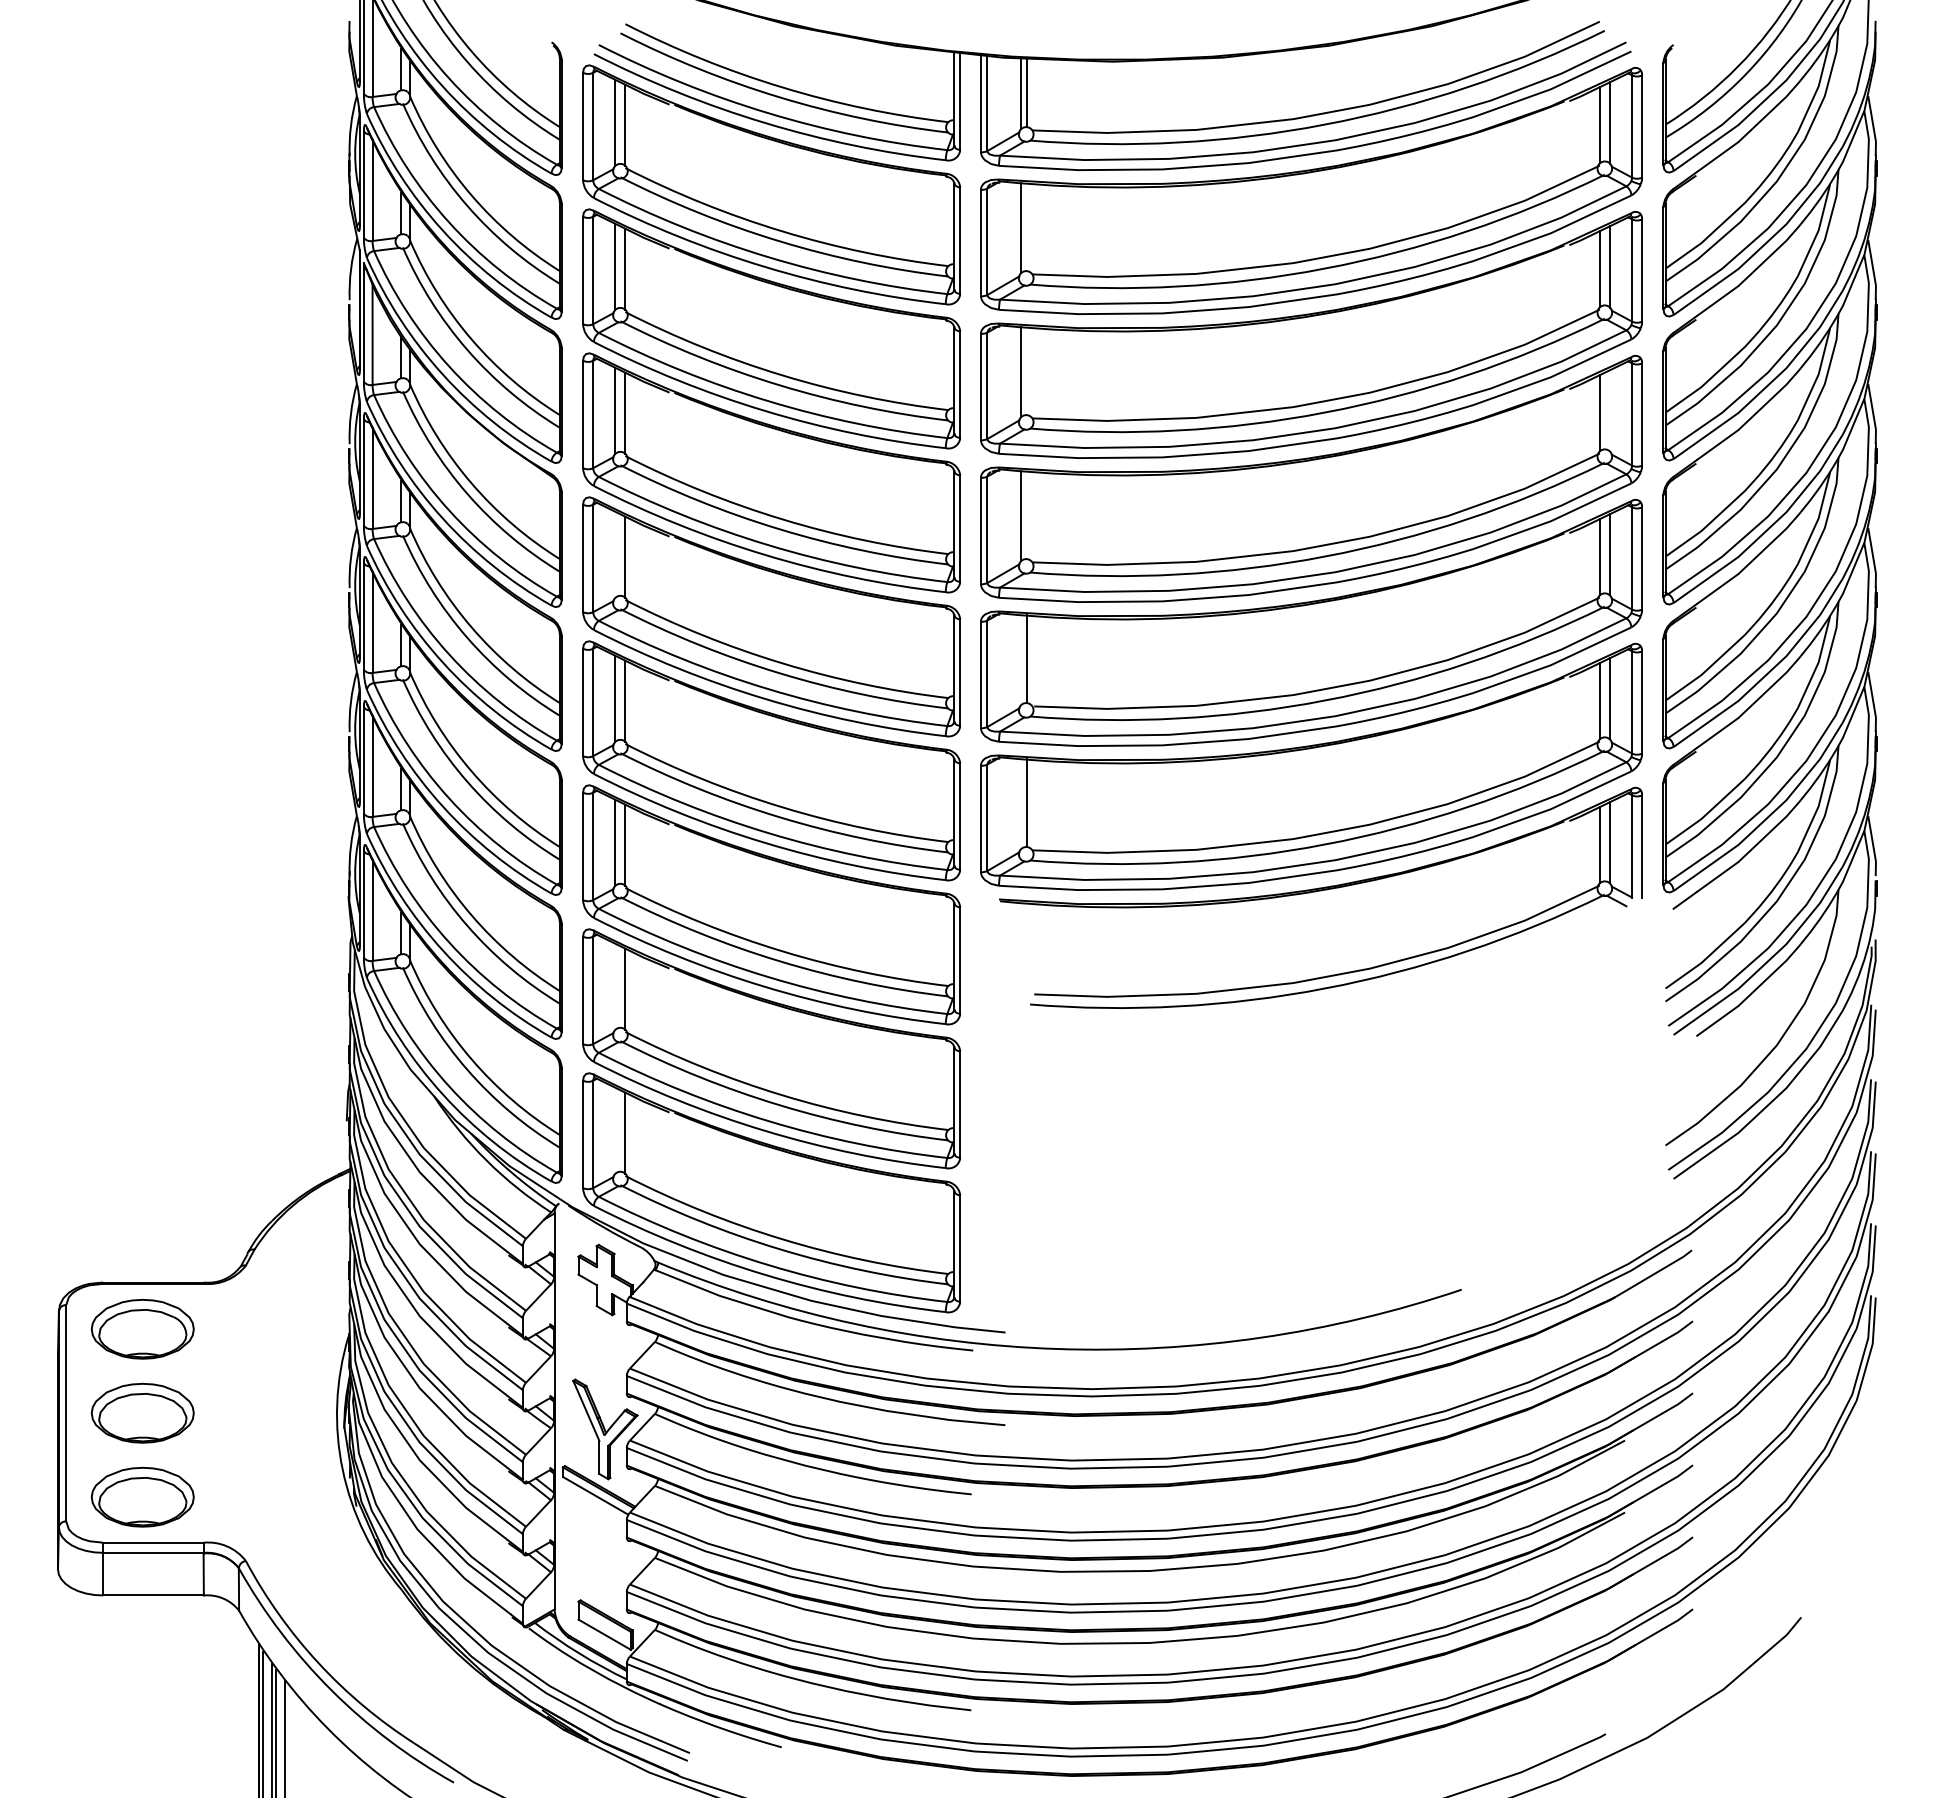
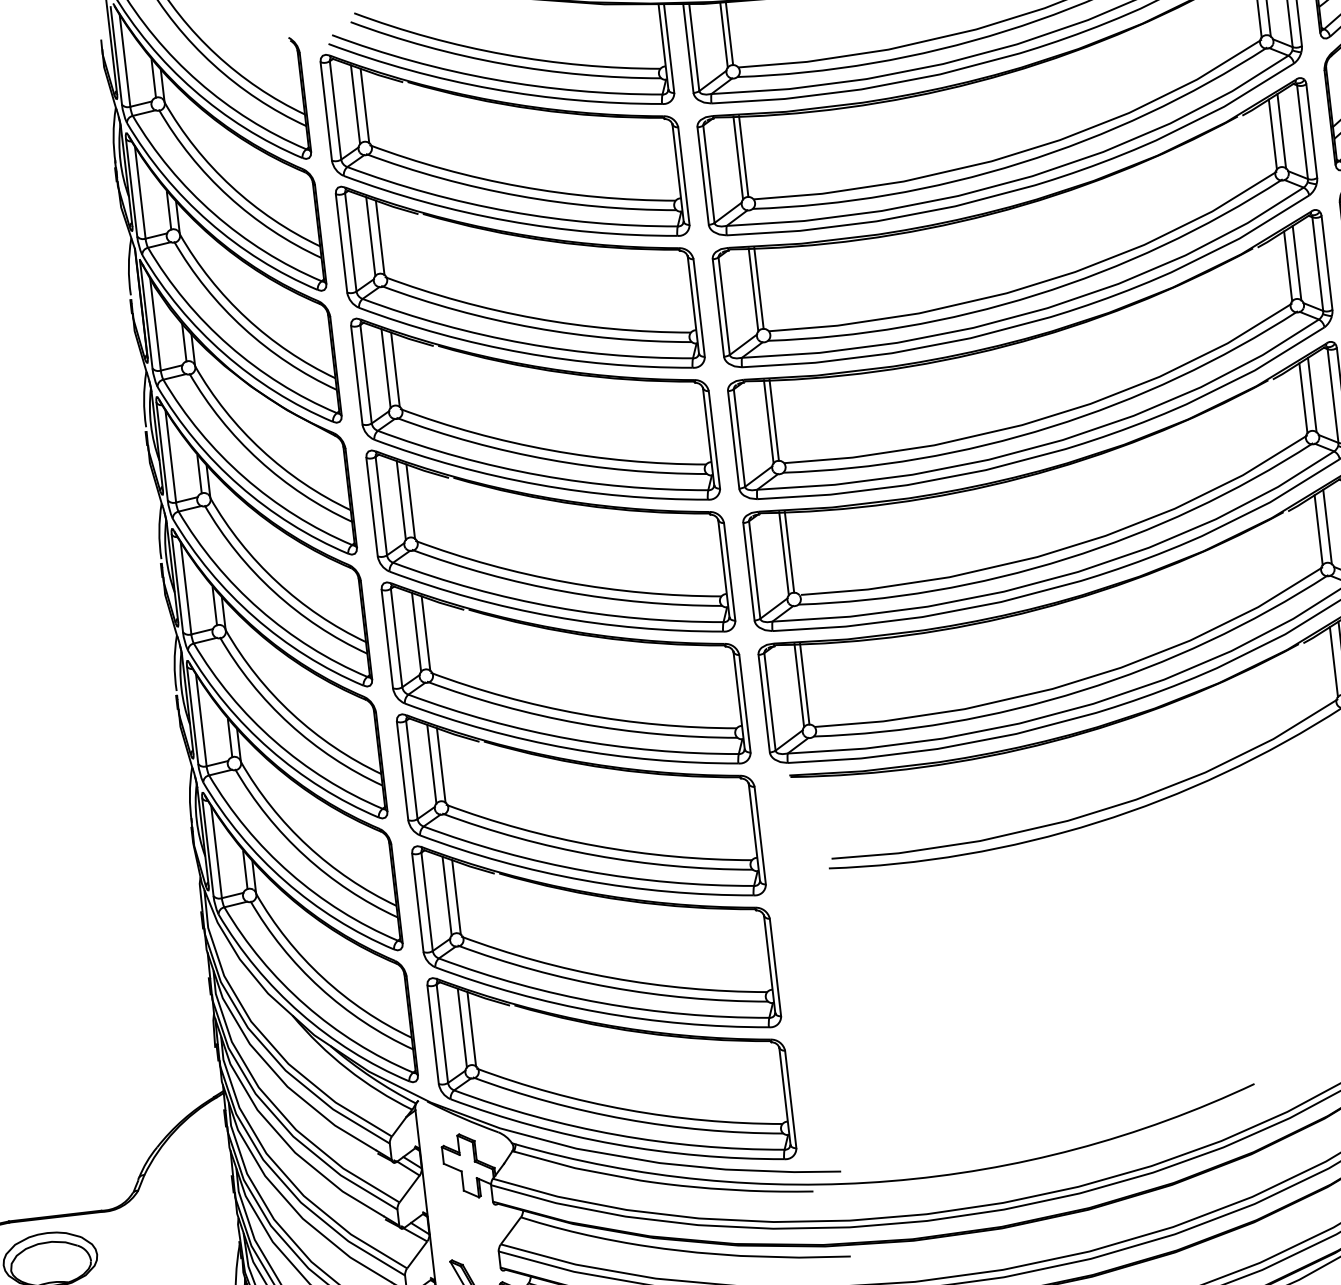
line: (1027, 226) -> (744, 156), added
line: (1027, 370) -> (759, 287), added
line: (1609, 410) -> (1296, 262), added
line: (1027, 514) -> (774, 419), added
line: (615, 554) -> (401, 500), added
line: (1021, 659) -> (784, 553), added
line: (1021, 803) -> (799, 685), added
line: (615, 986) -> (447, 895), added
line: (615, 1130) -> (462, 1027), added

